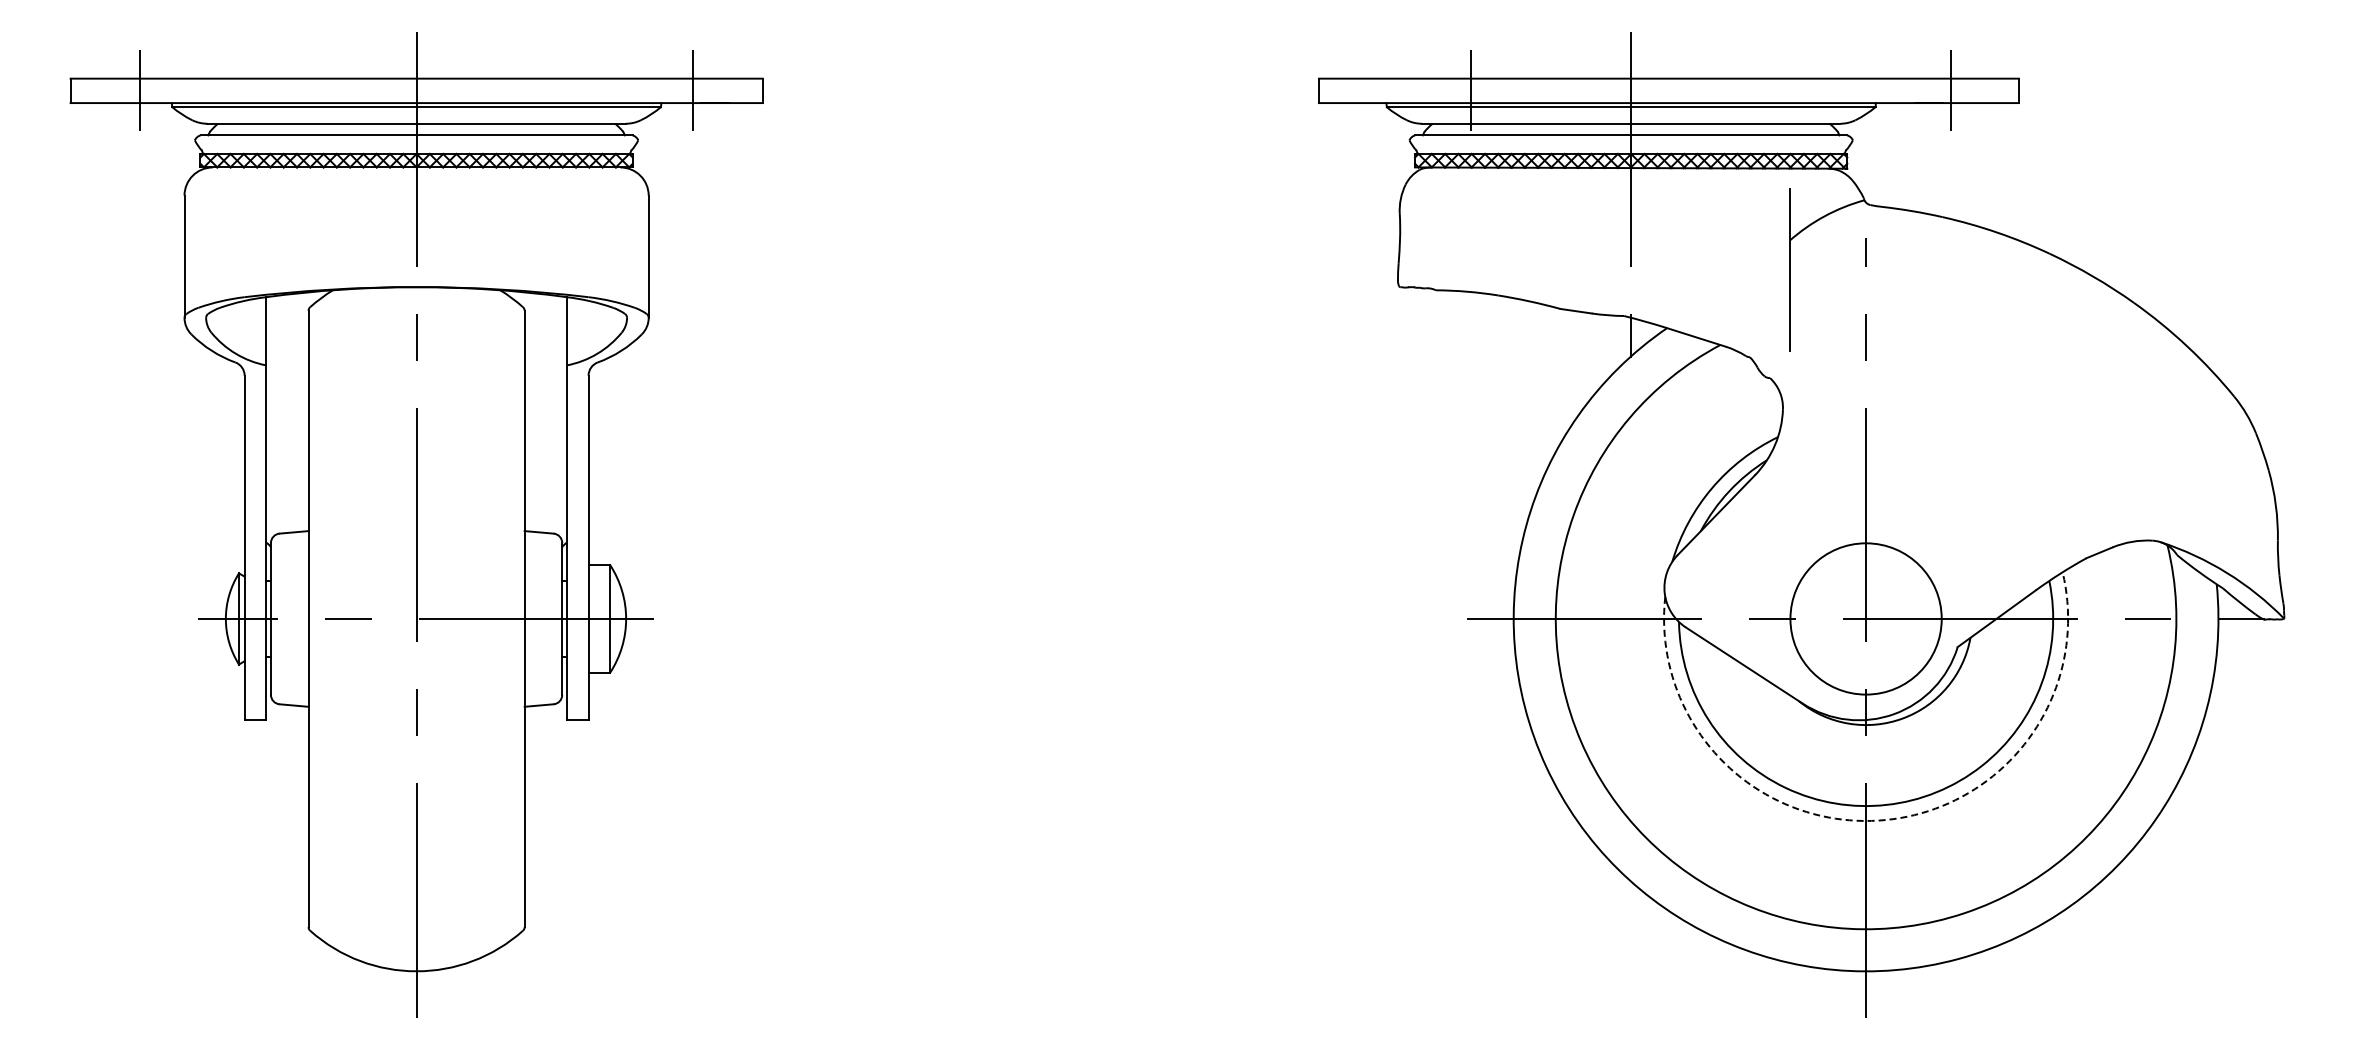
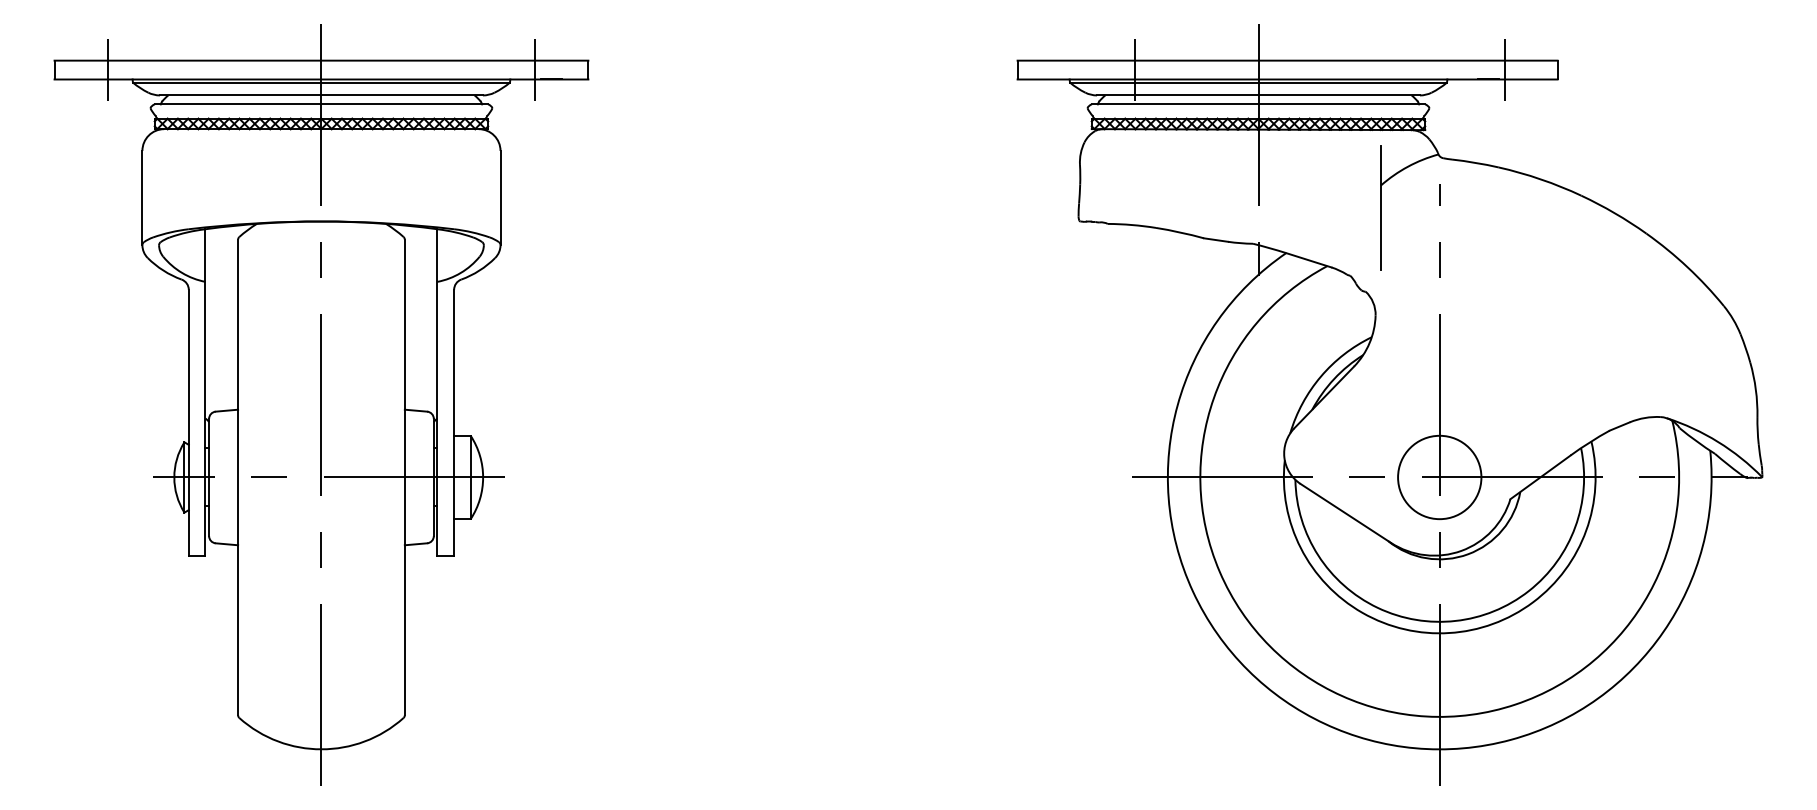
circle: (1866, 618) -> (1440, 477), size x0.71
arc: (1878, 820) -> (1449, 632), dashed -> solid

